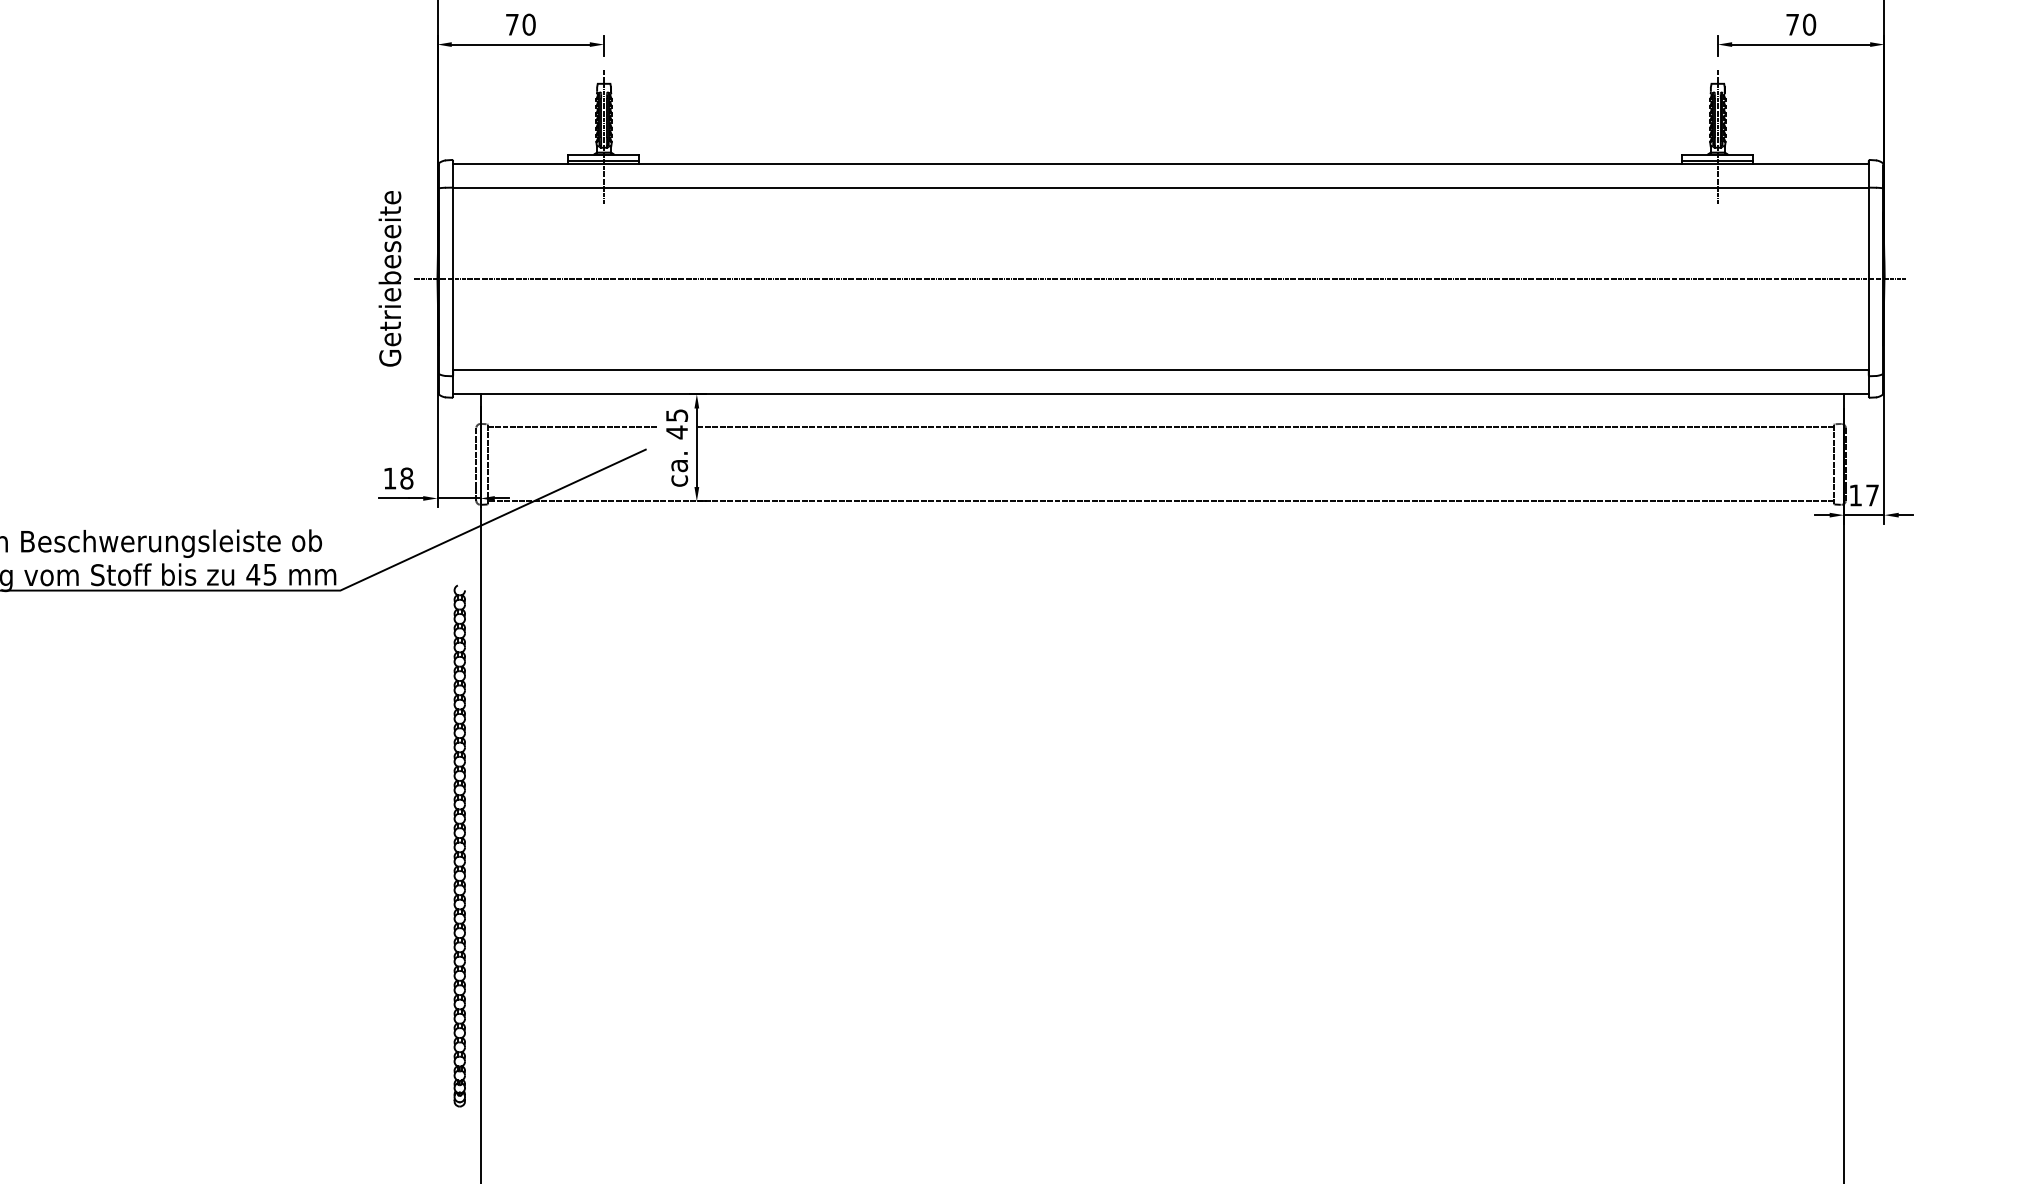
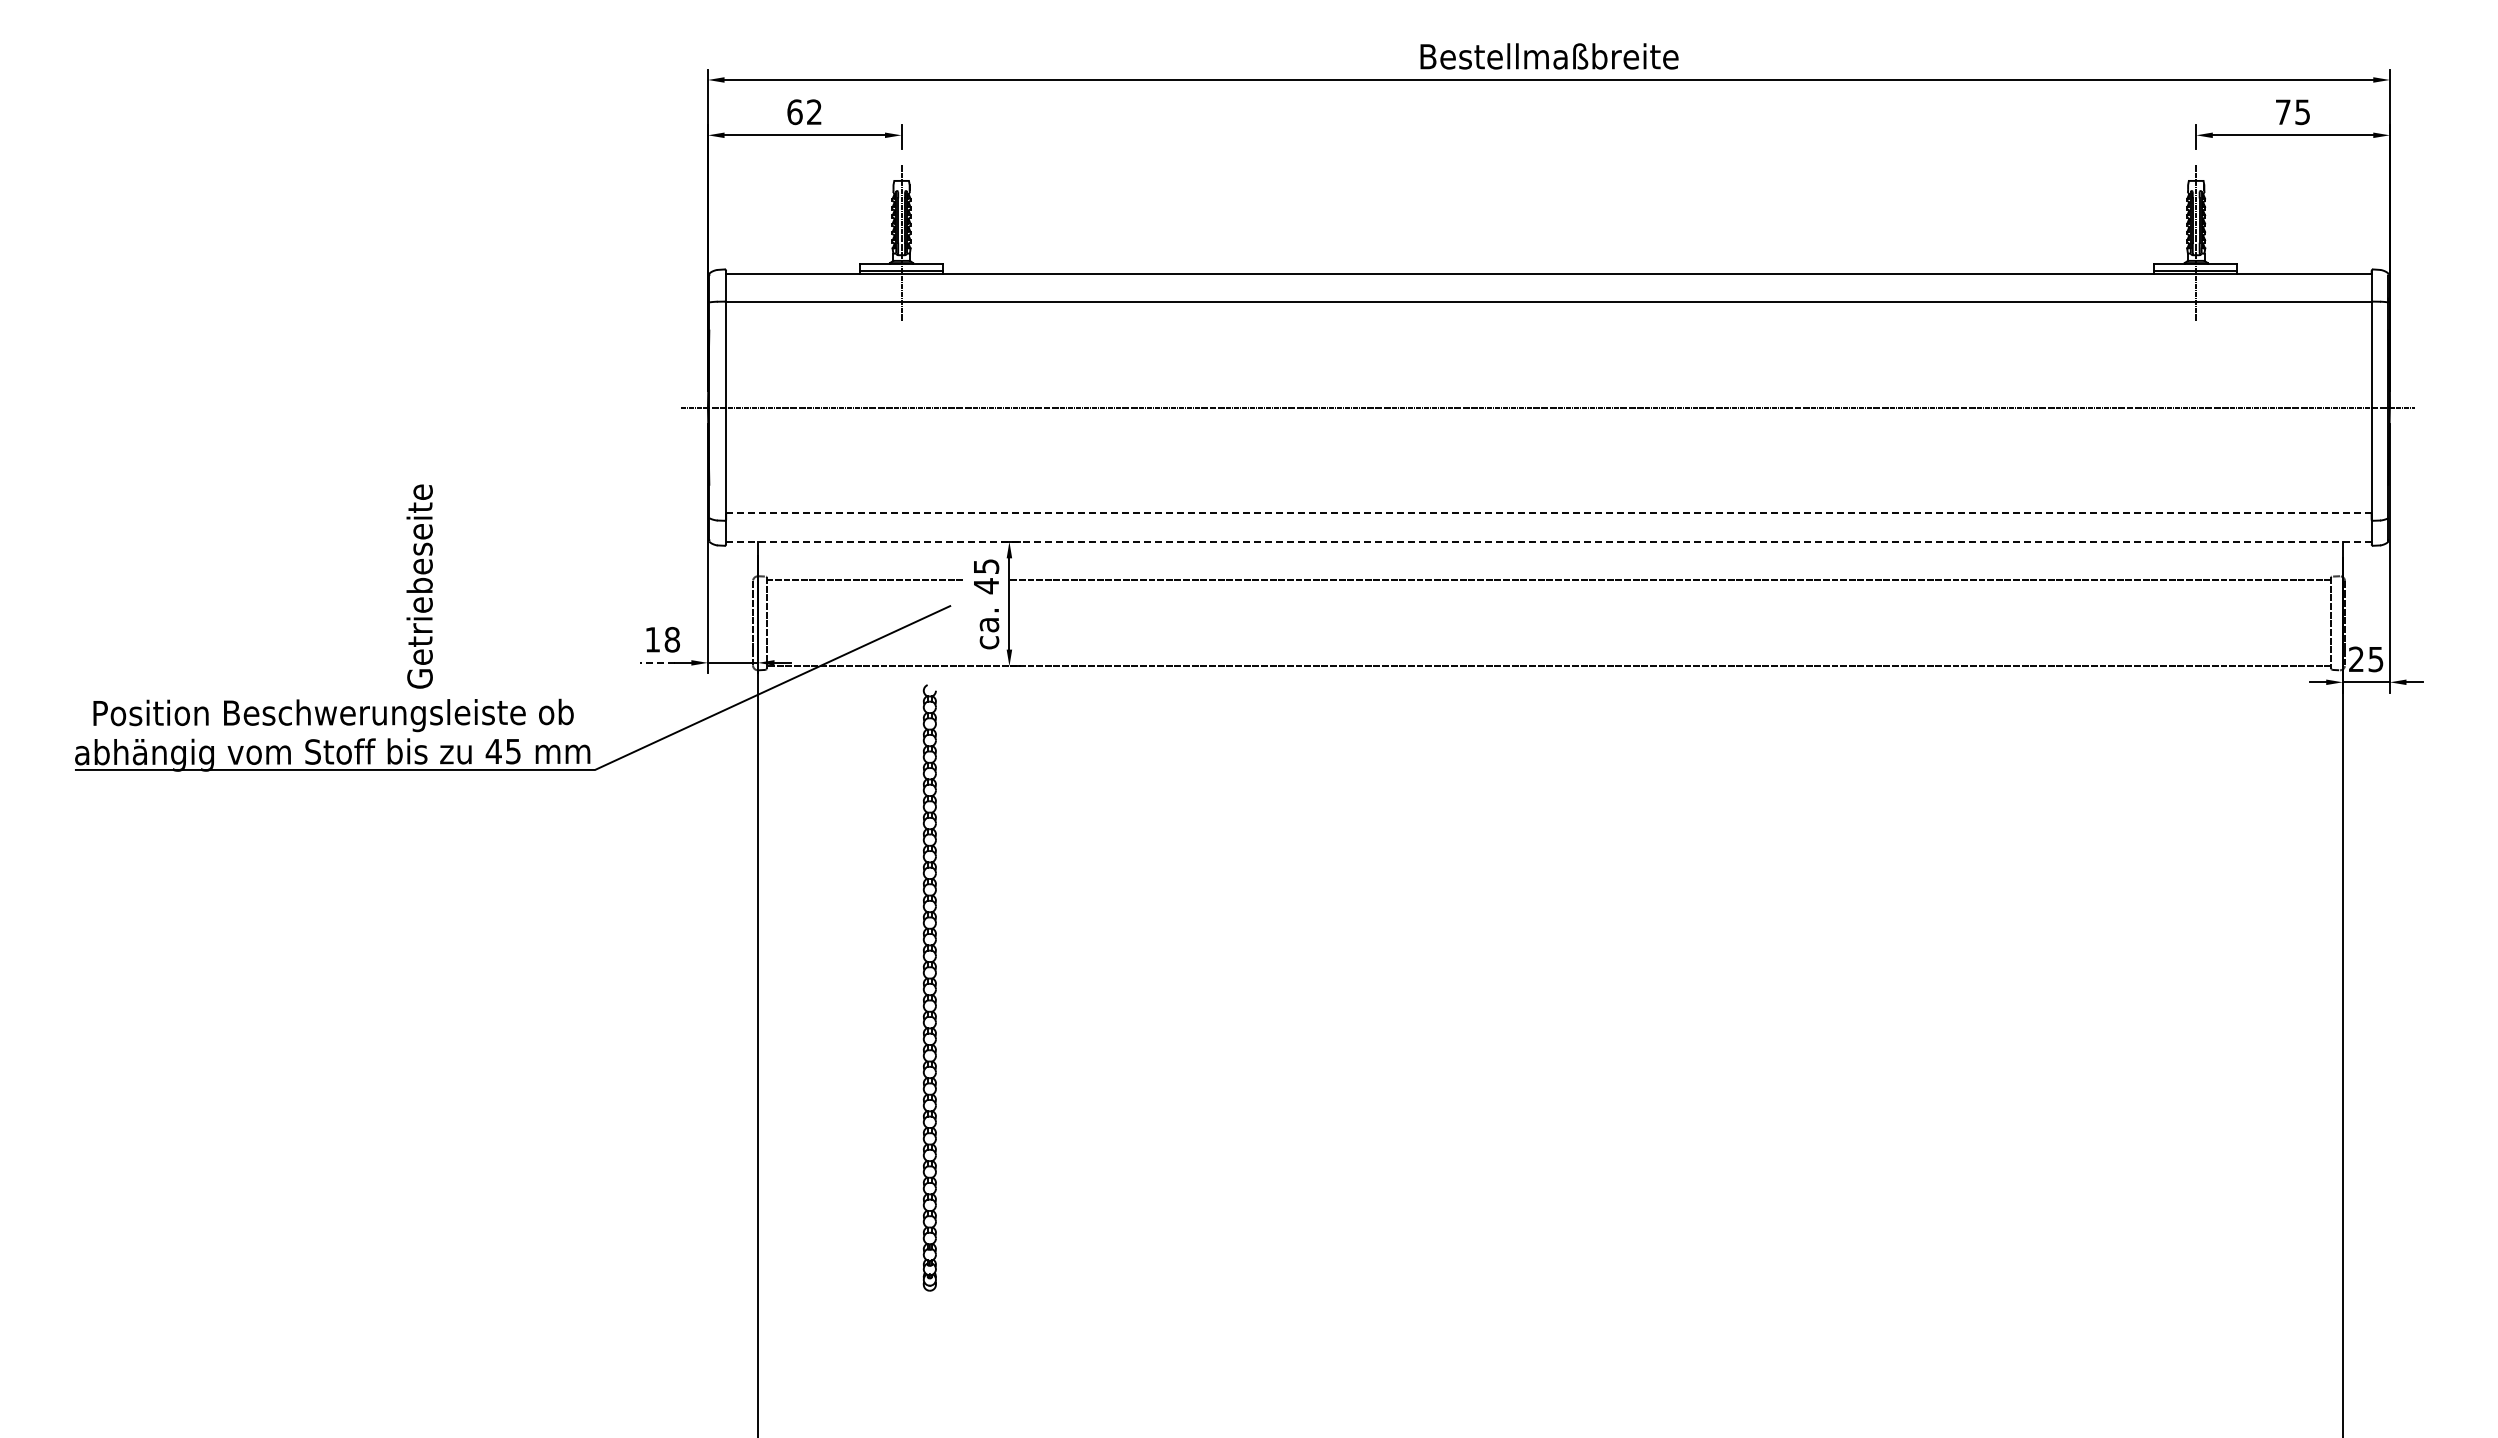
text: (520, 24) -> (804, 112), 70 -> 62
text: (1809, 24) -> (2302, 112), 70 -> 75
text: (389, 278) -> (419, 586), moved
line: (1160, 369) -> (1548, 513), solid -> dashed
line: (1160, 394) -> (1548, 541), solid -> dashed
text: (1864, 495) -> (2366, 659), 17 -> 25
line: (394, 498) -> (657, 662), solid -> dashed
part: (459, 845) -> (929, 987), moved

